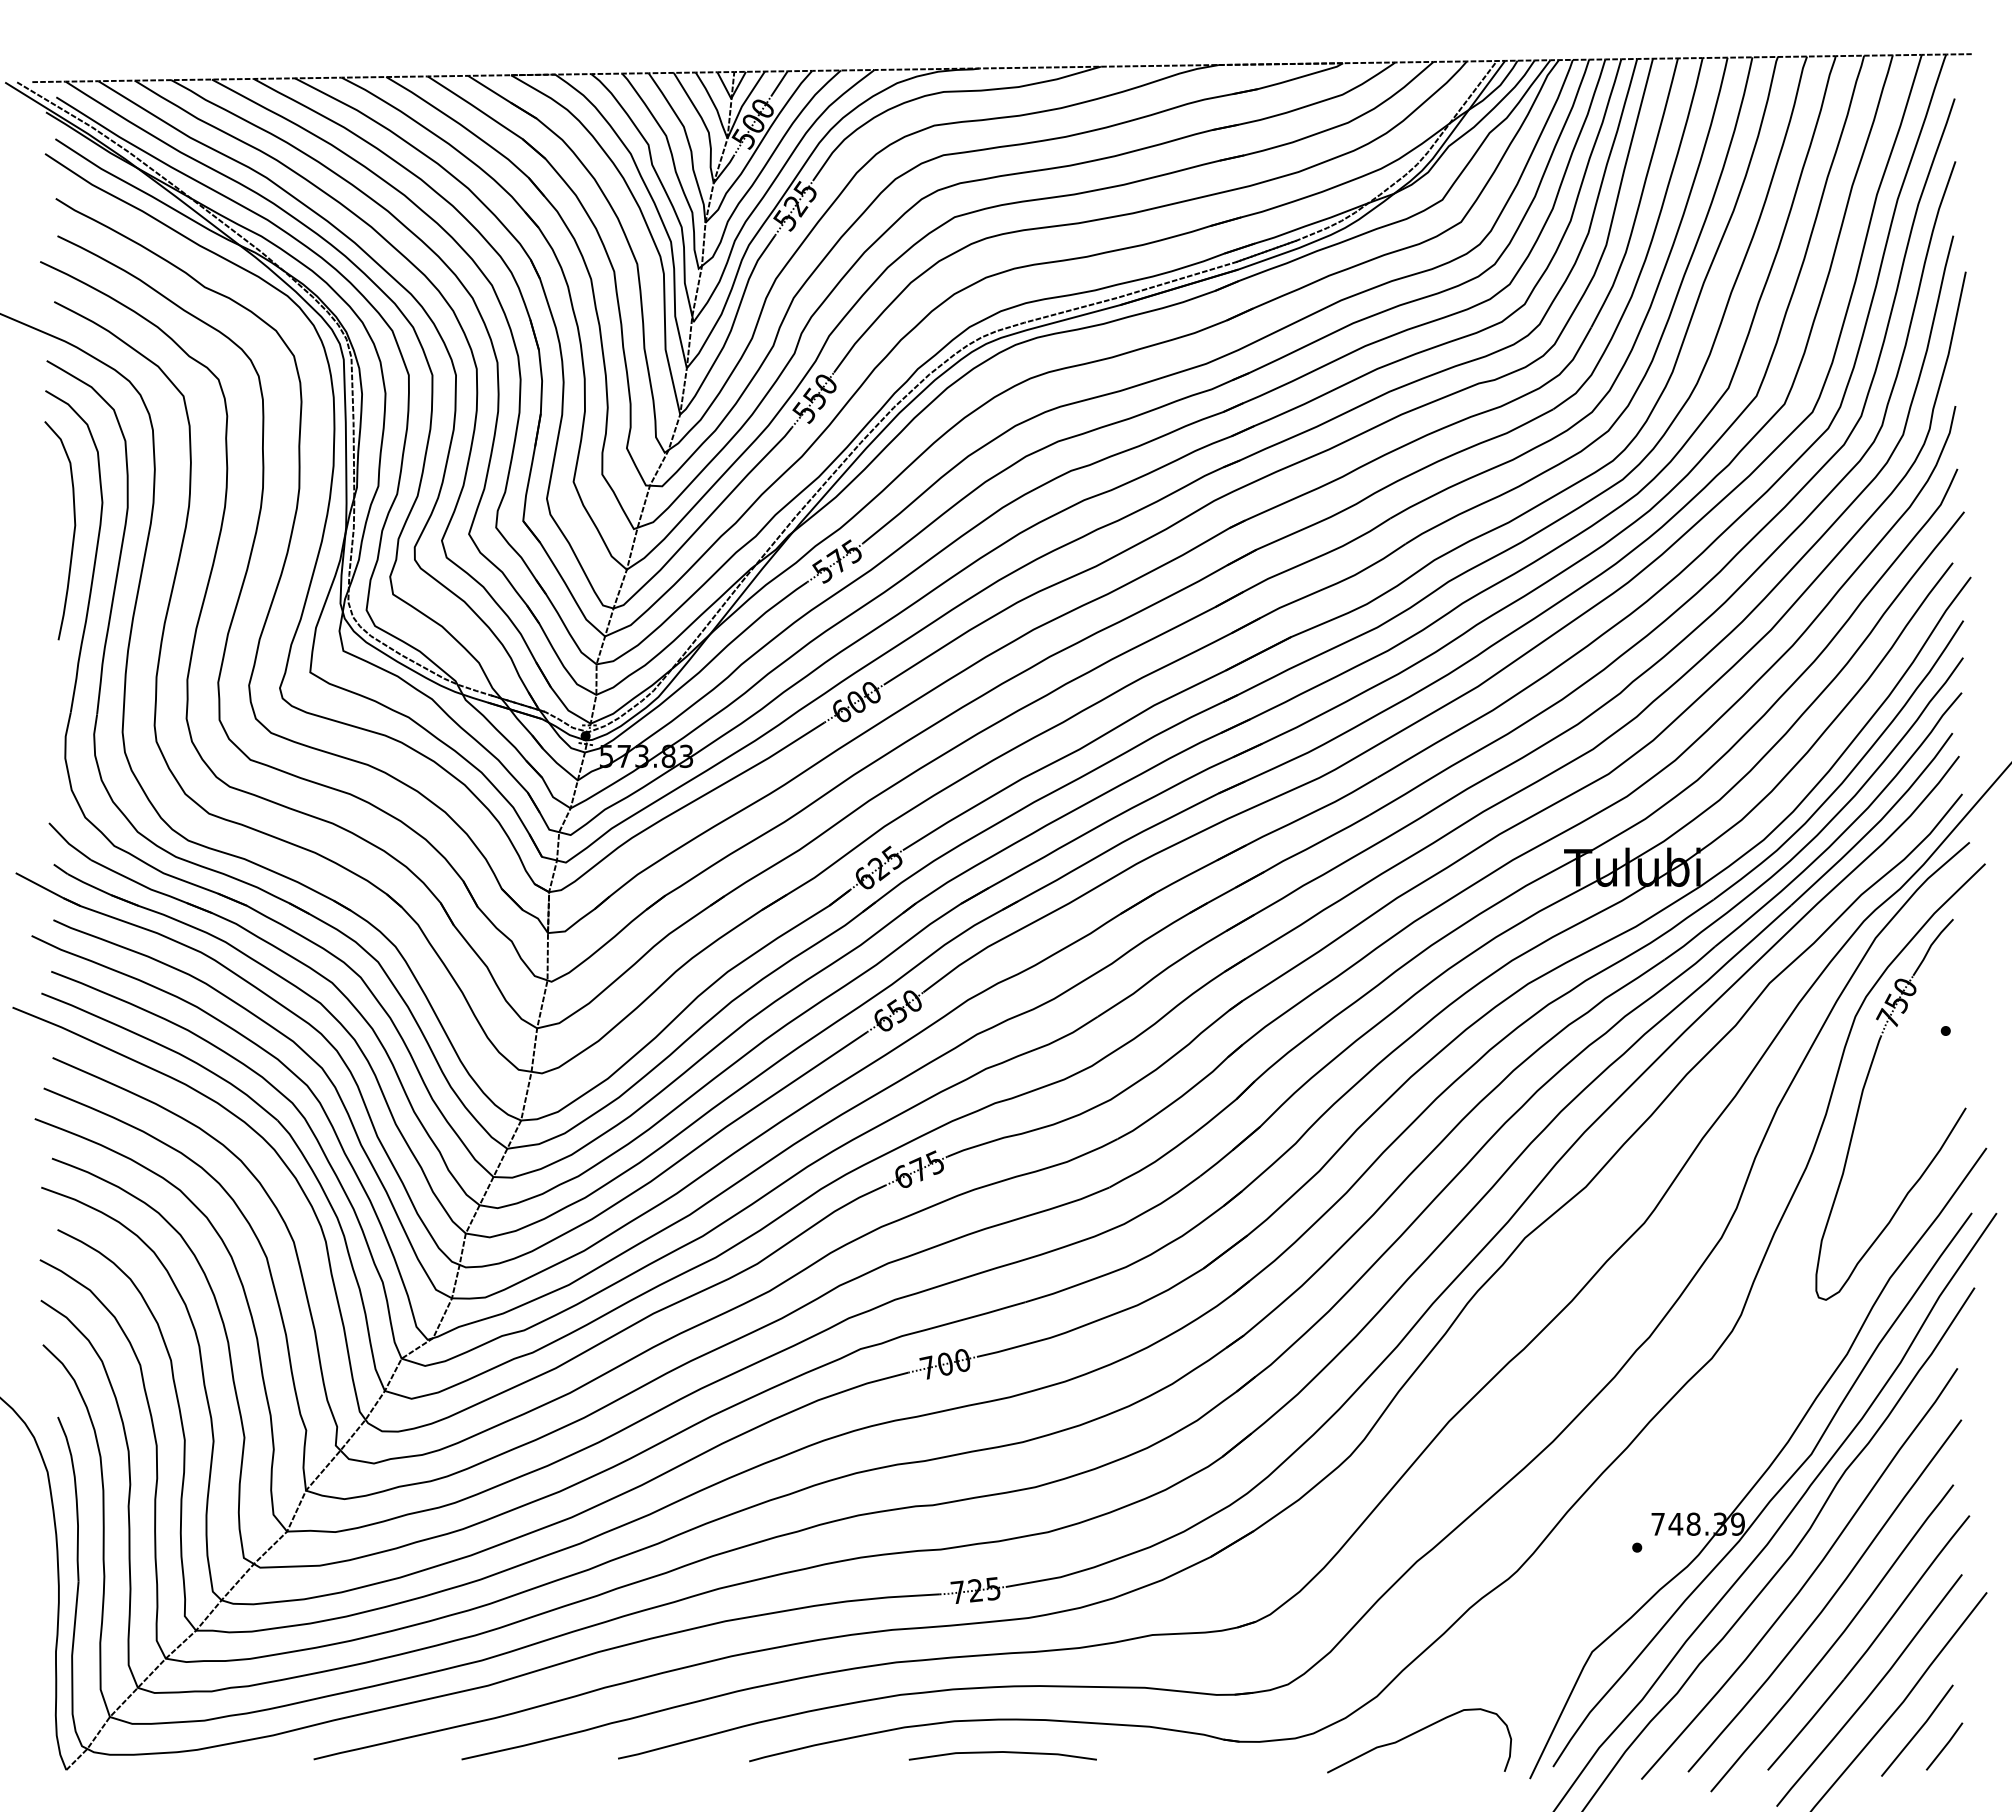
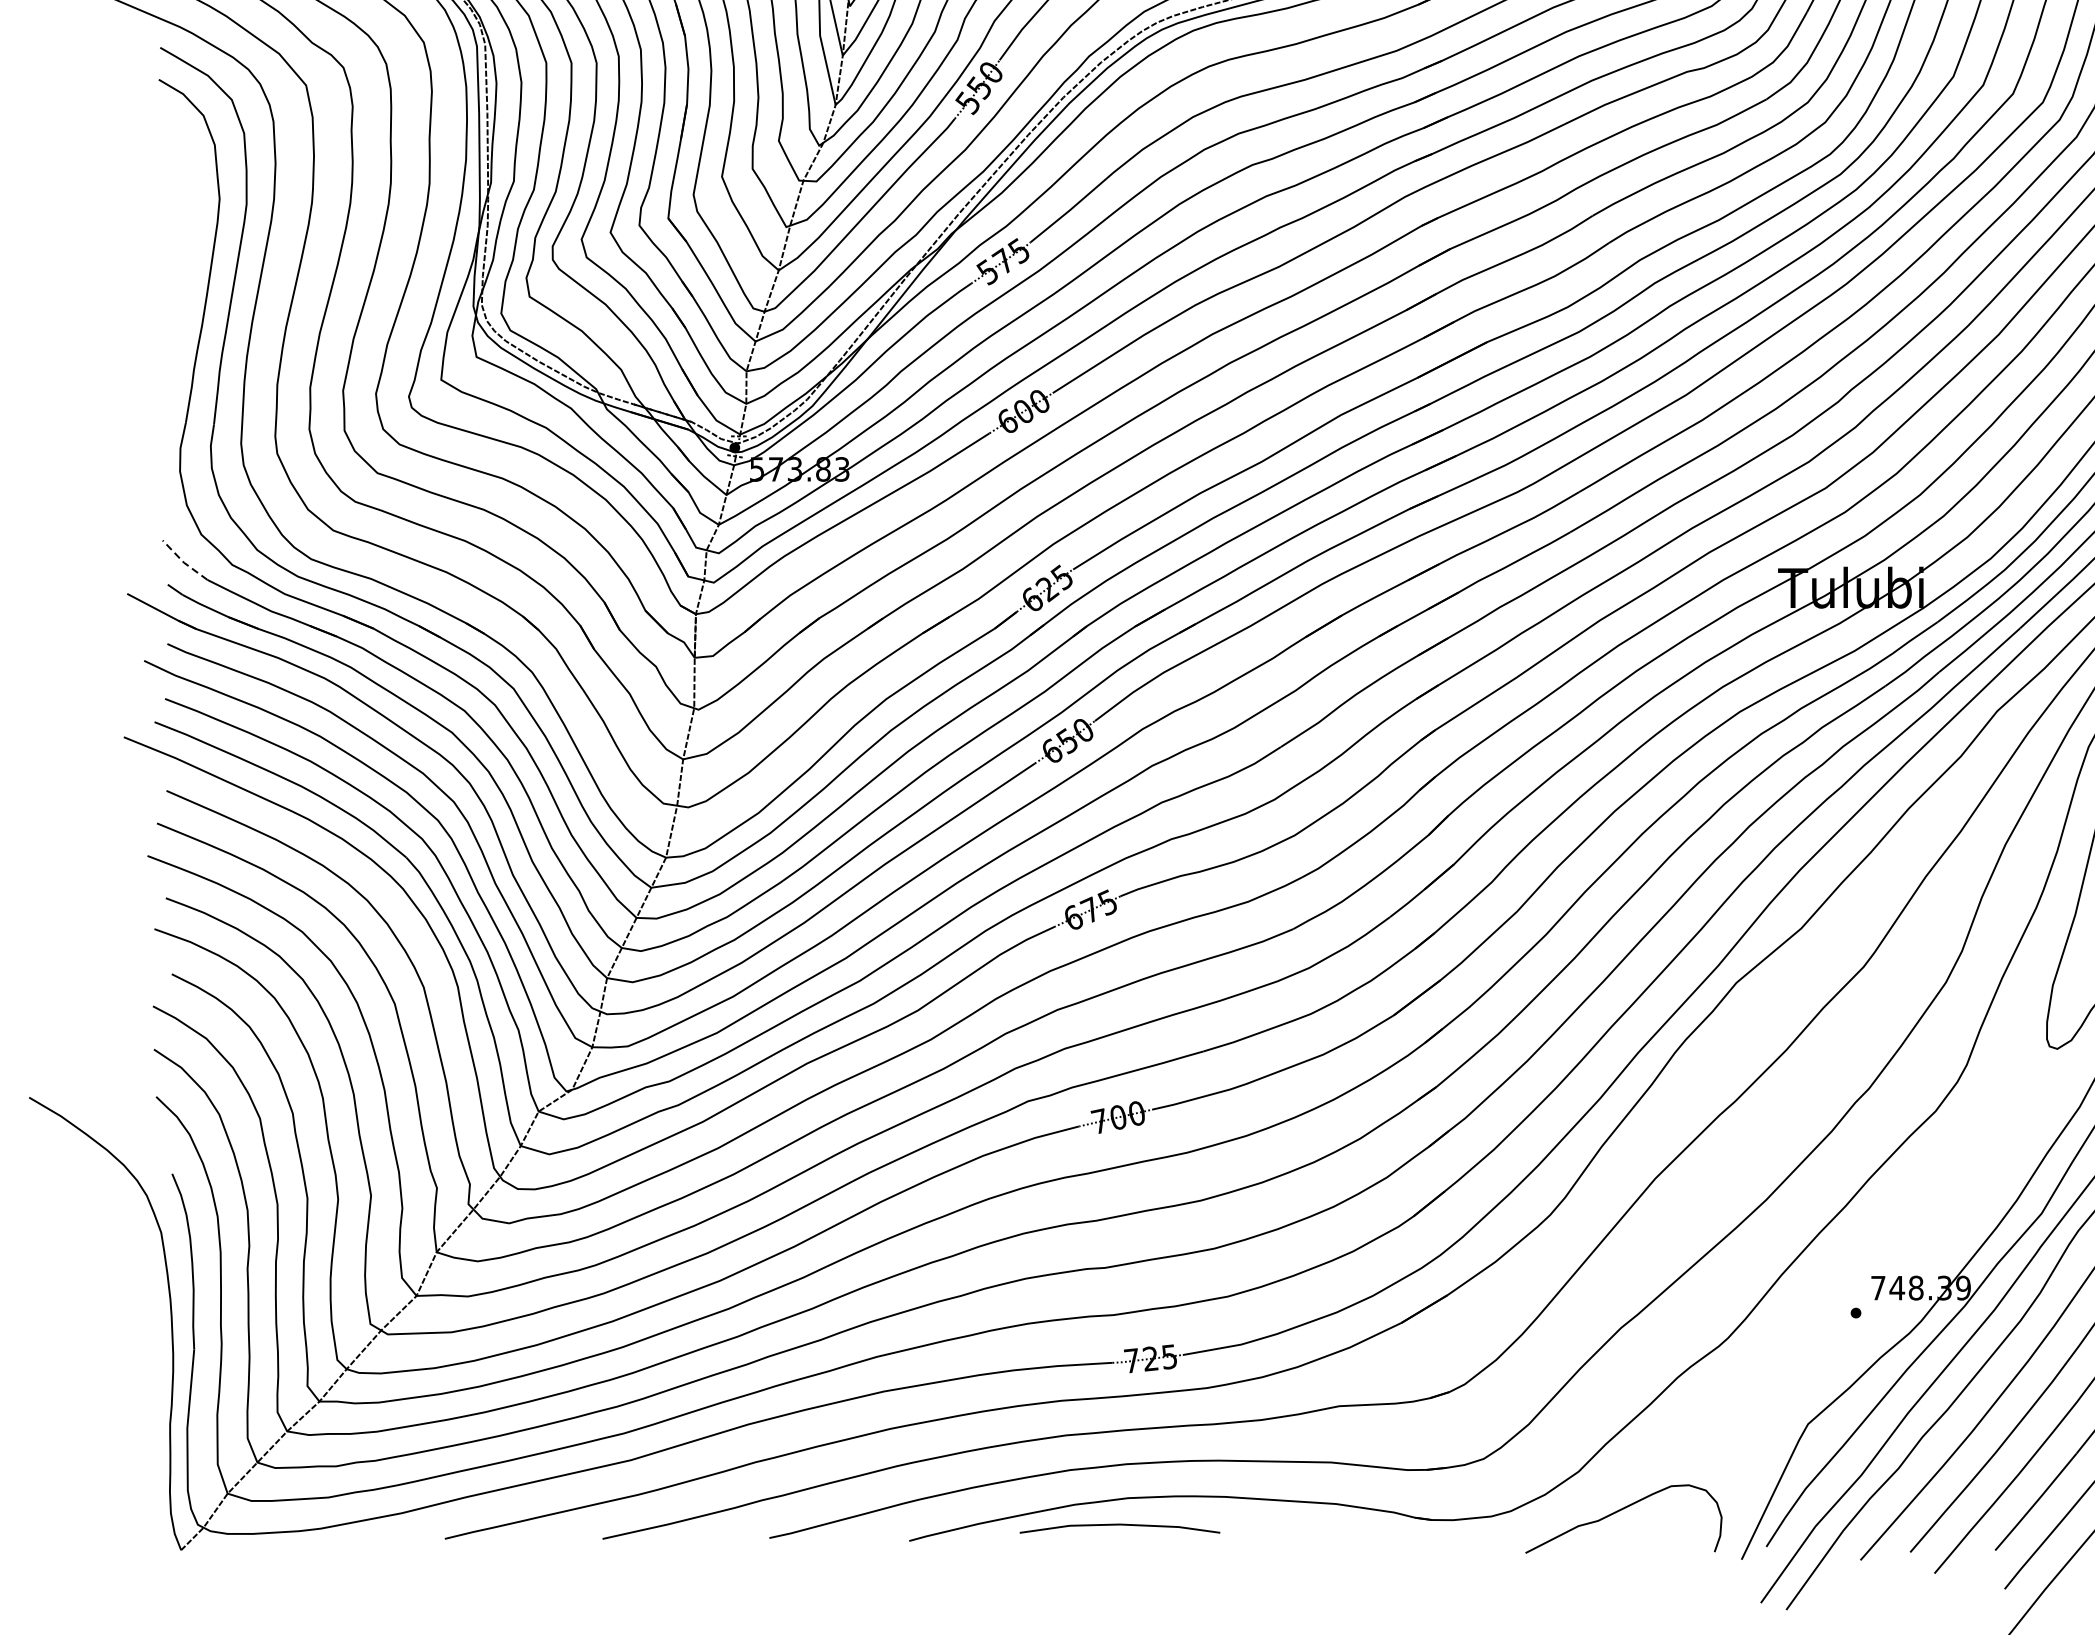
curve: (73, 530) -> (188, 228), removed
line: (69, 843) -> (184, 562), solid -> dashed
line: (1002, 1752) -> (1119, 1525), moved

